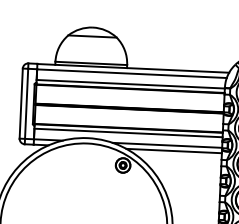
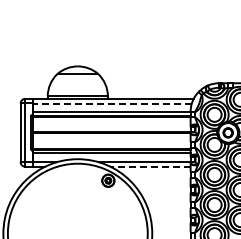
line: (132, 73) -> (112, 103), solid -> dashed
line: (174, 150) -> (150, 166), solid -> dashed

